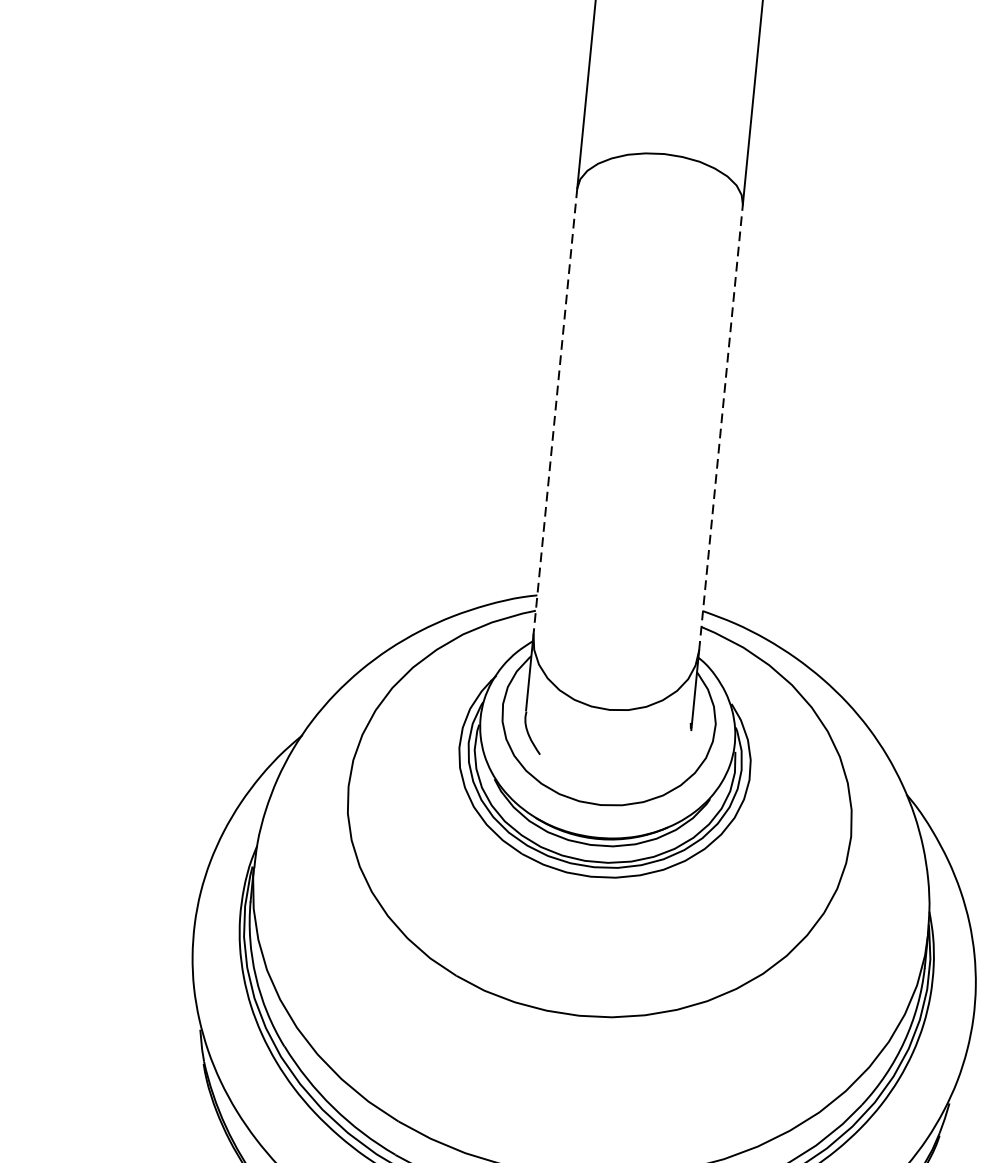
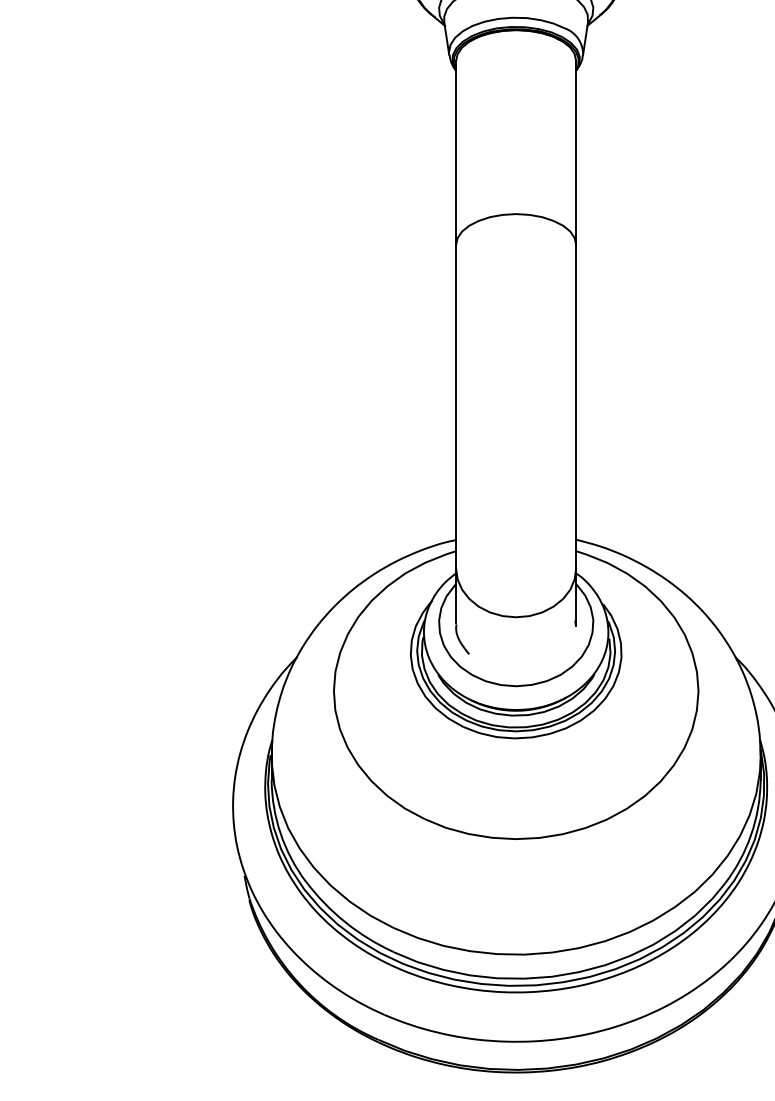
line: (555, 411) -> (456, 406), dashed -> solid
line: (721, 427) -> (576, 406), dashed -> solid

